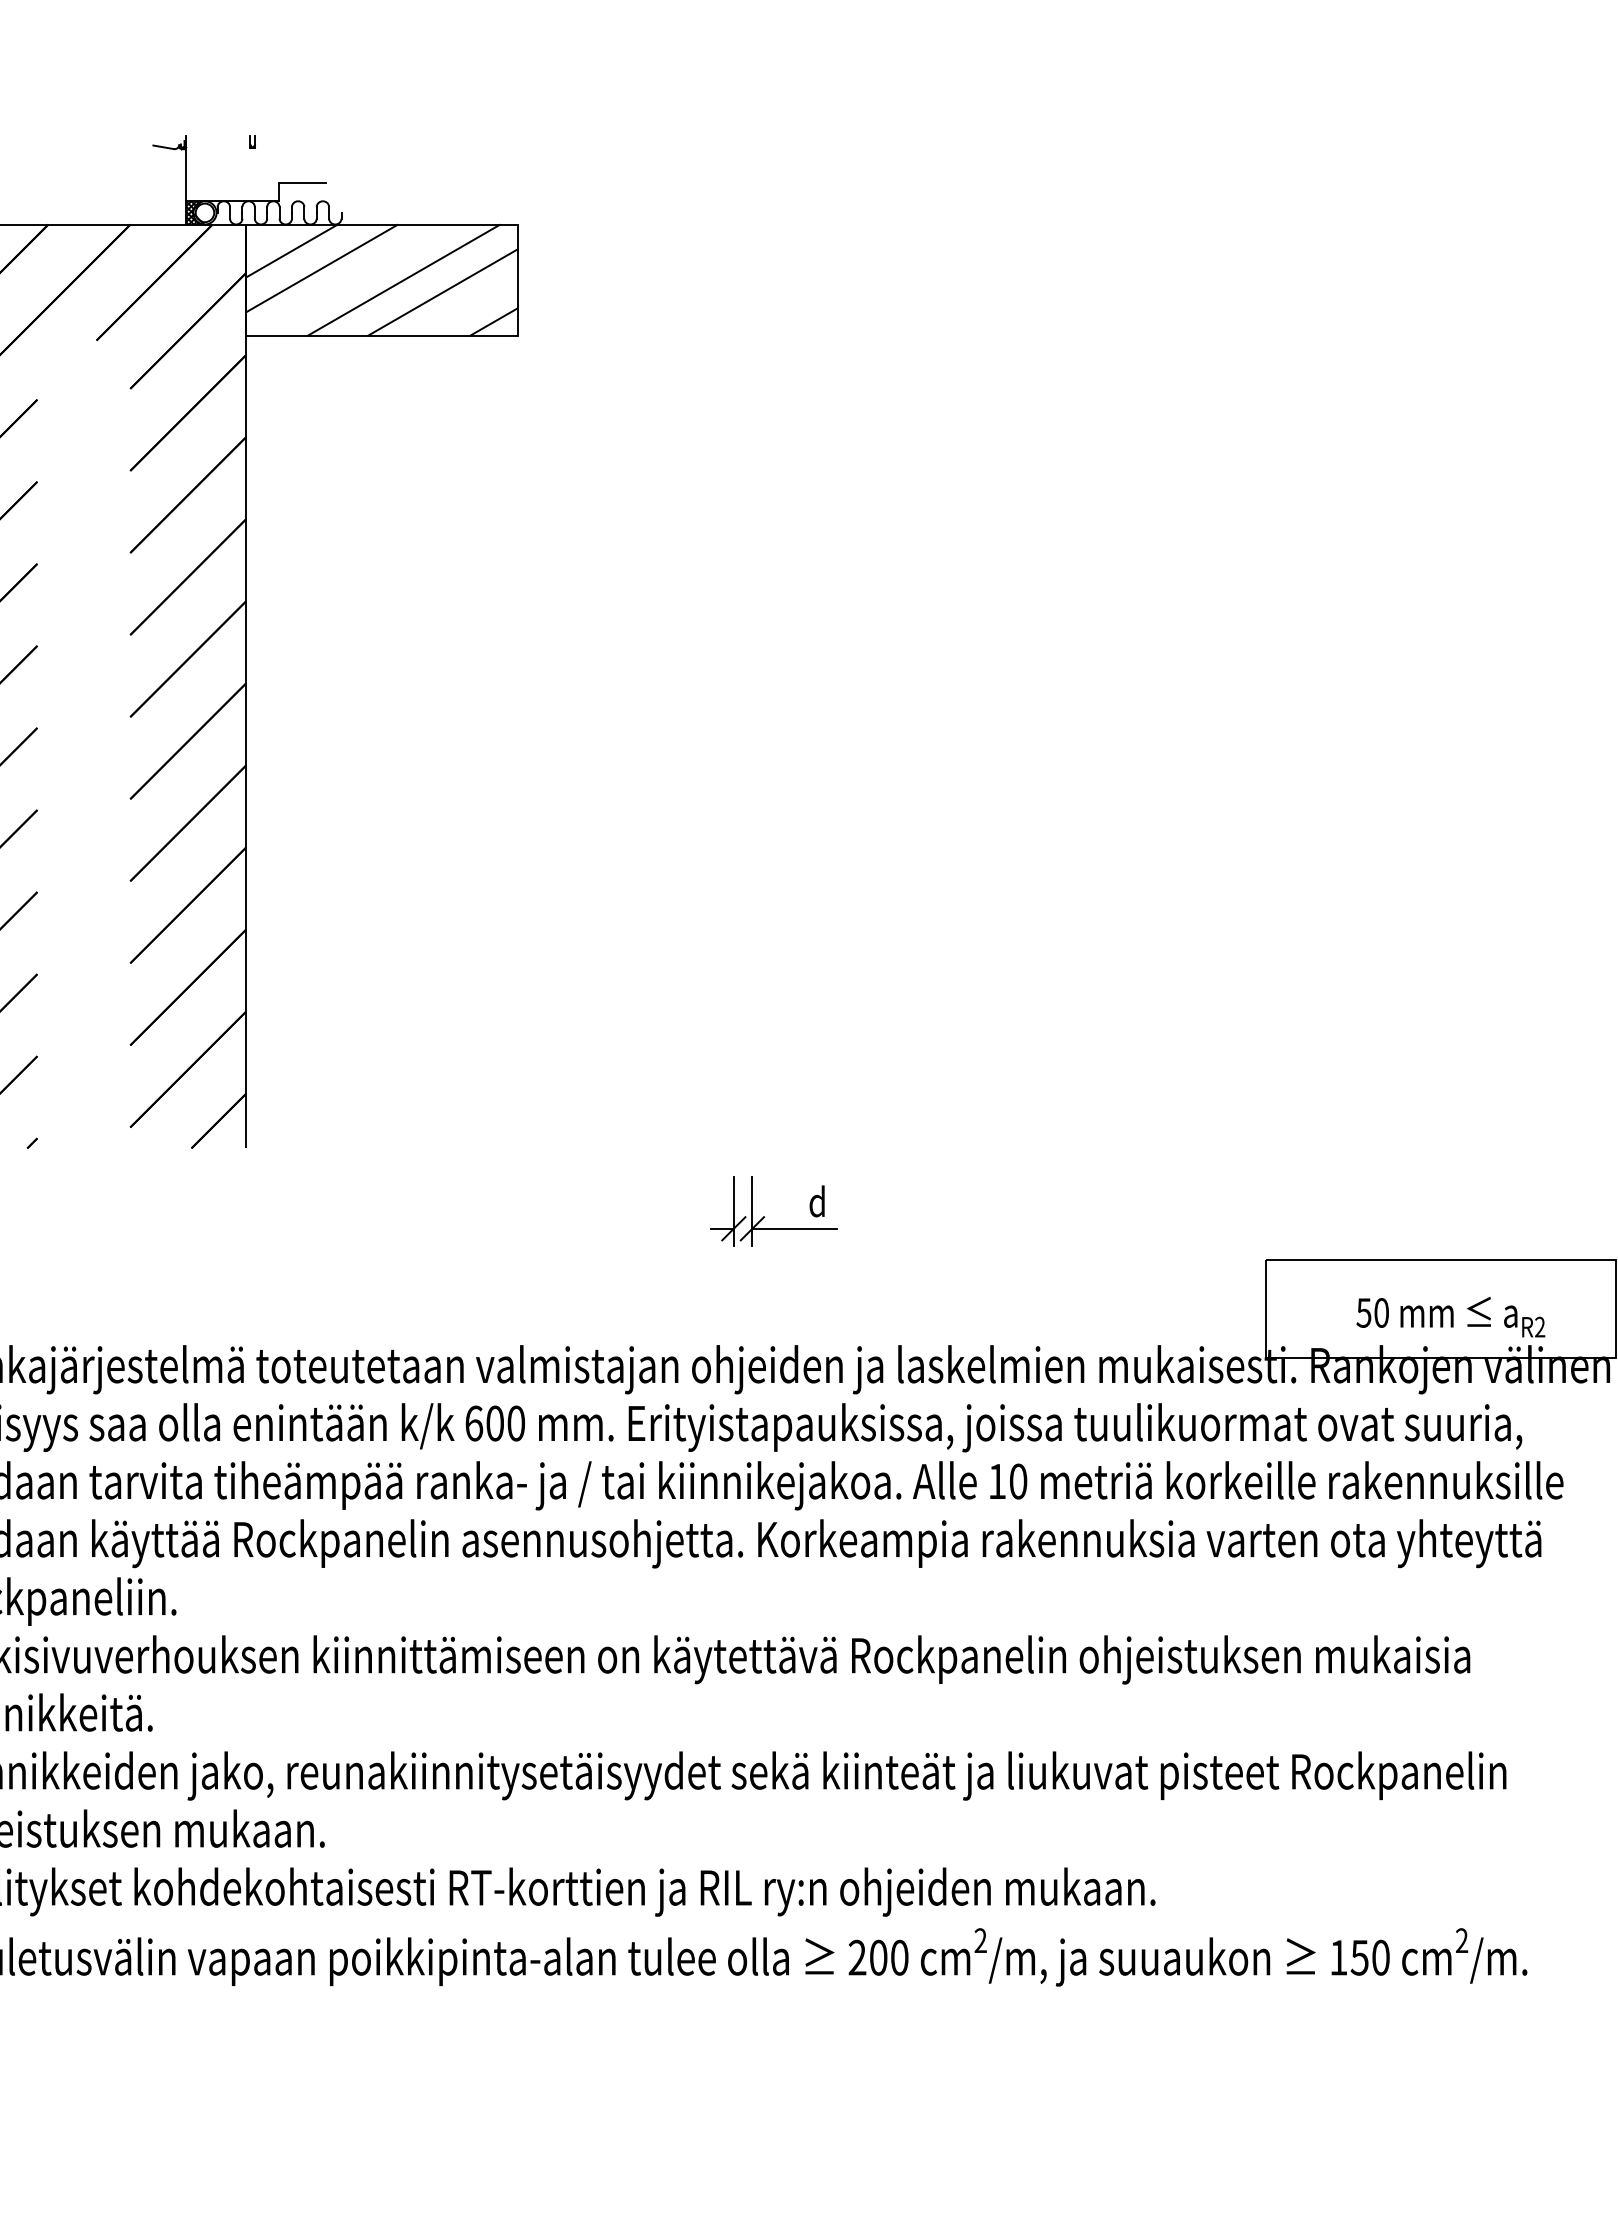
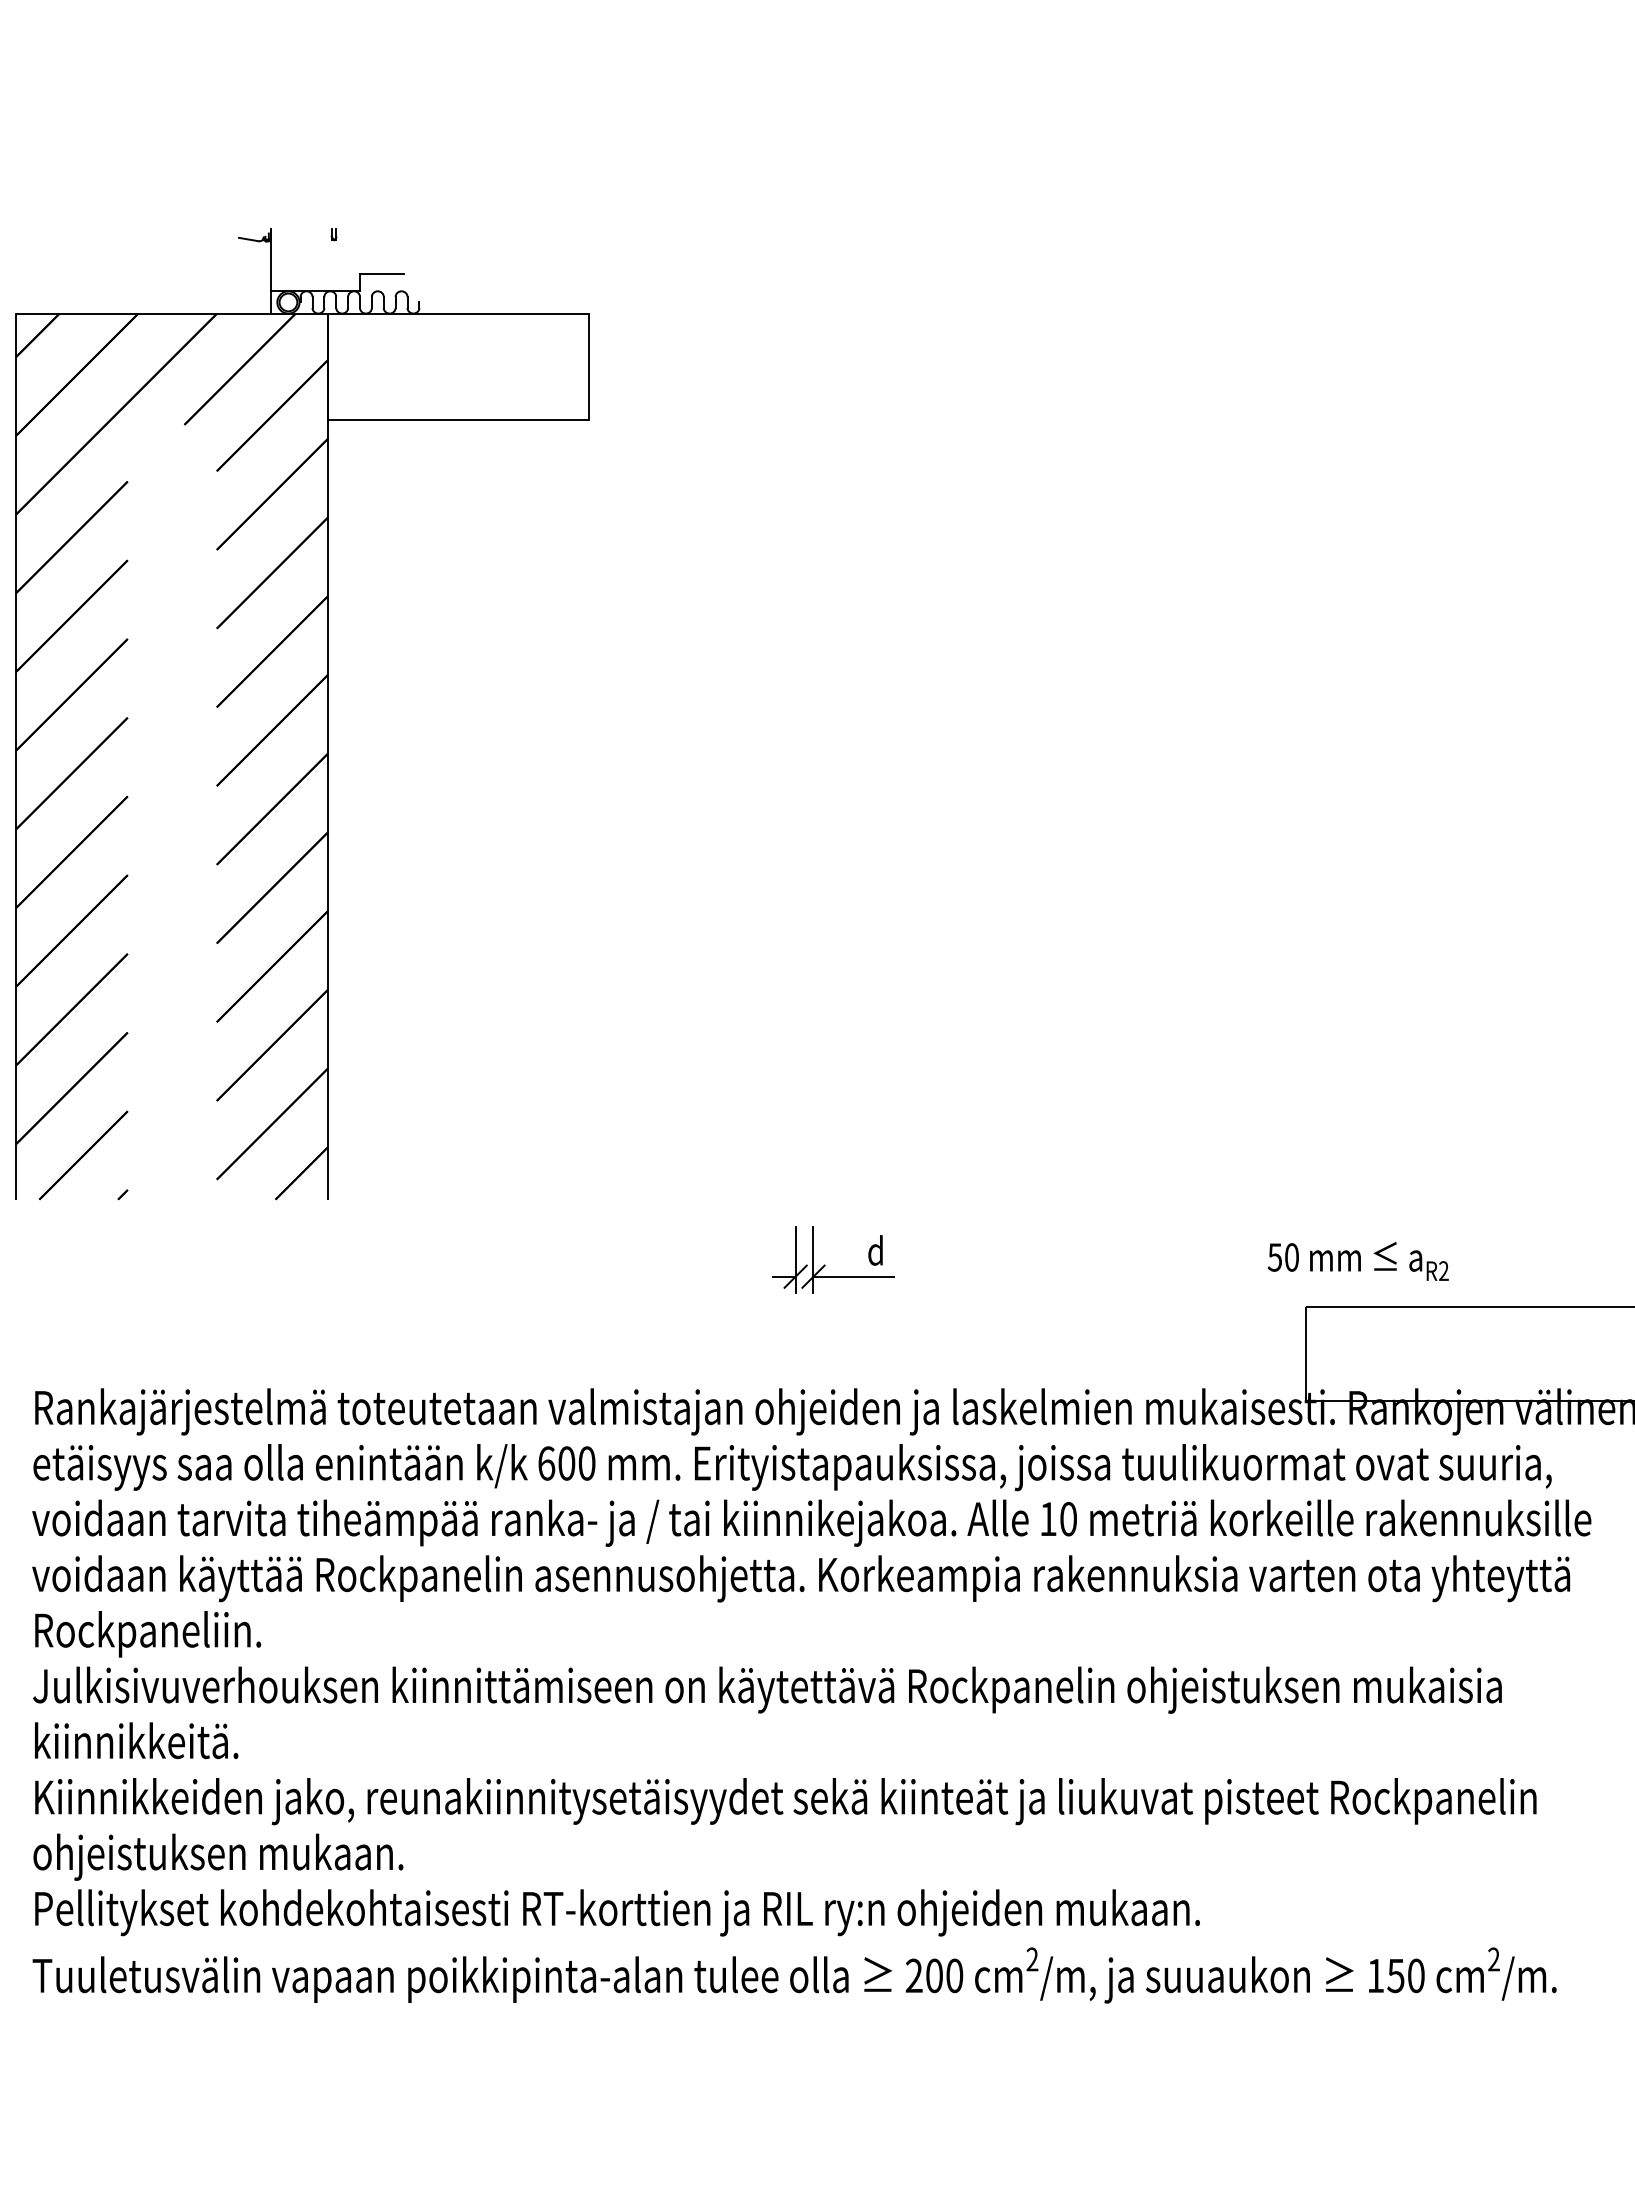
hatch: (195, 212) -> (279, 302), removed
hatch: (382, 279) -> (458, 366), removed
text: (1450, 1317) -> (1357, 1261), moved

